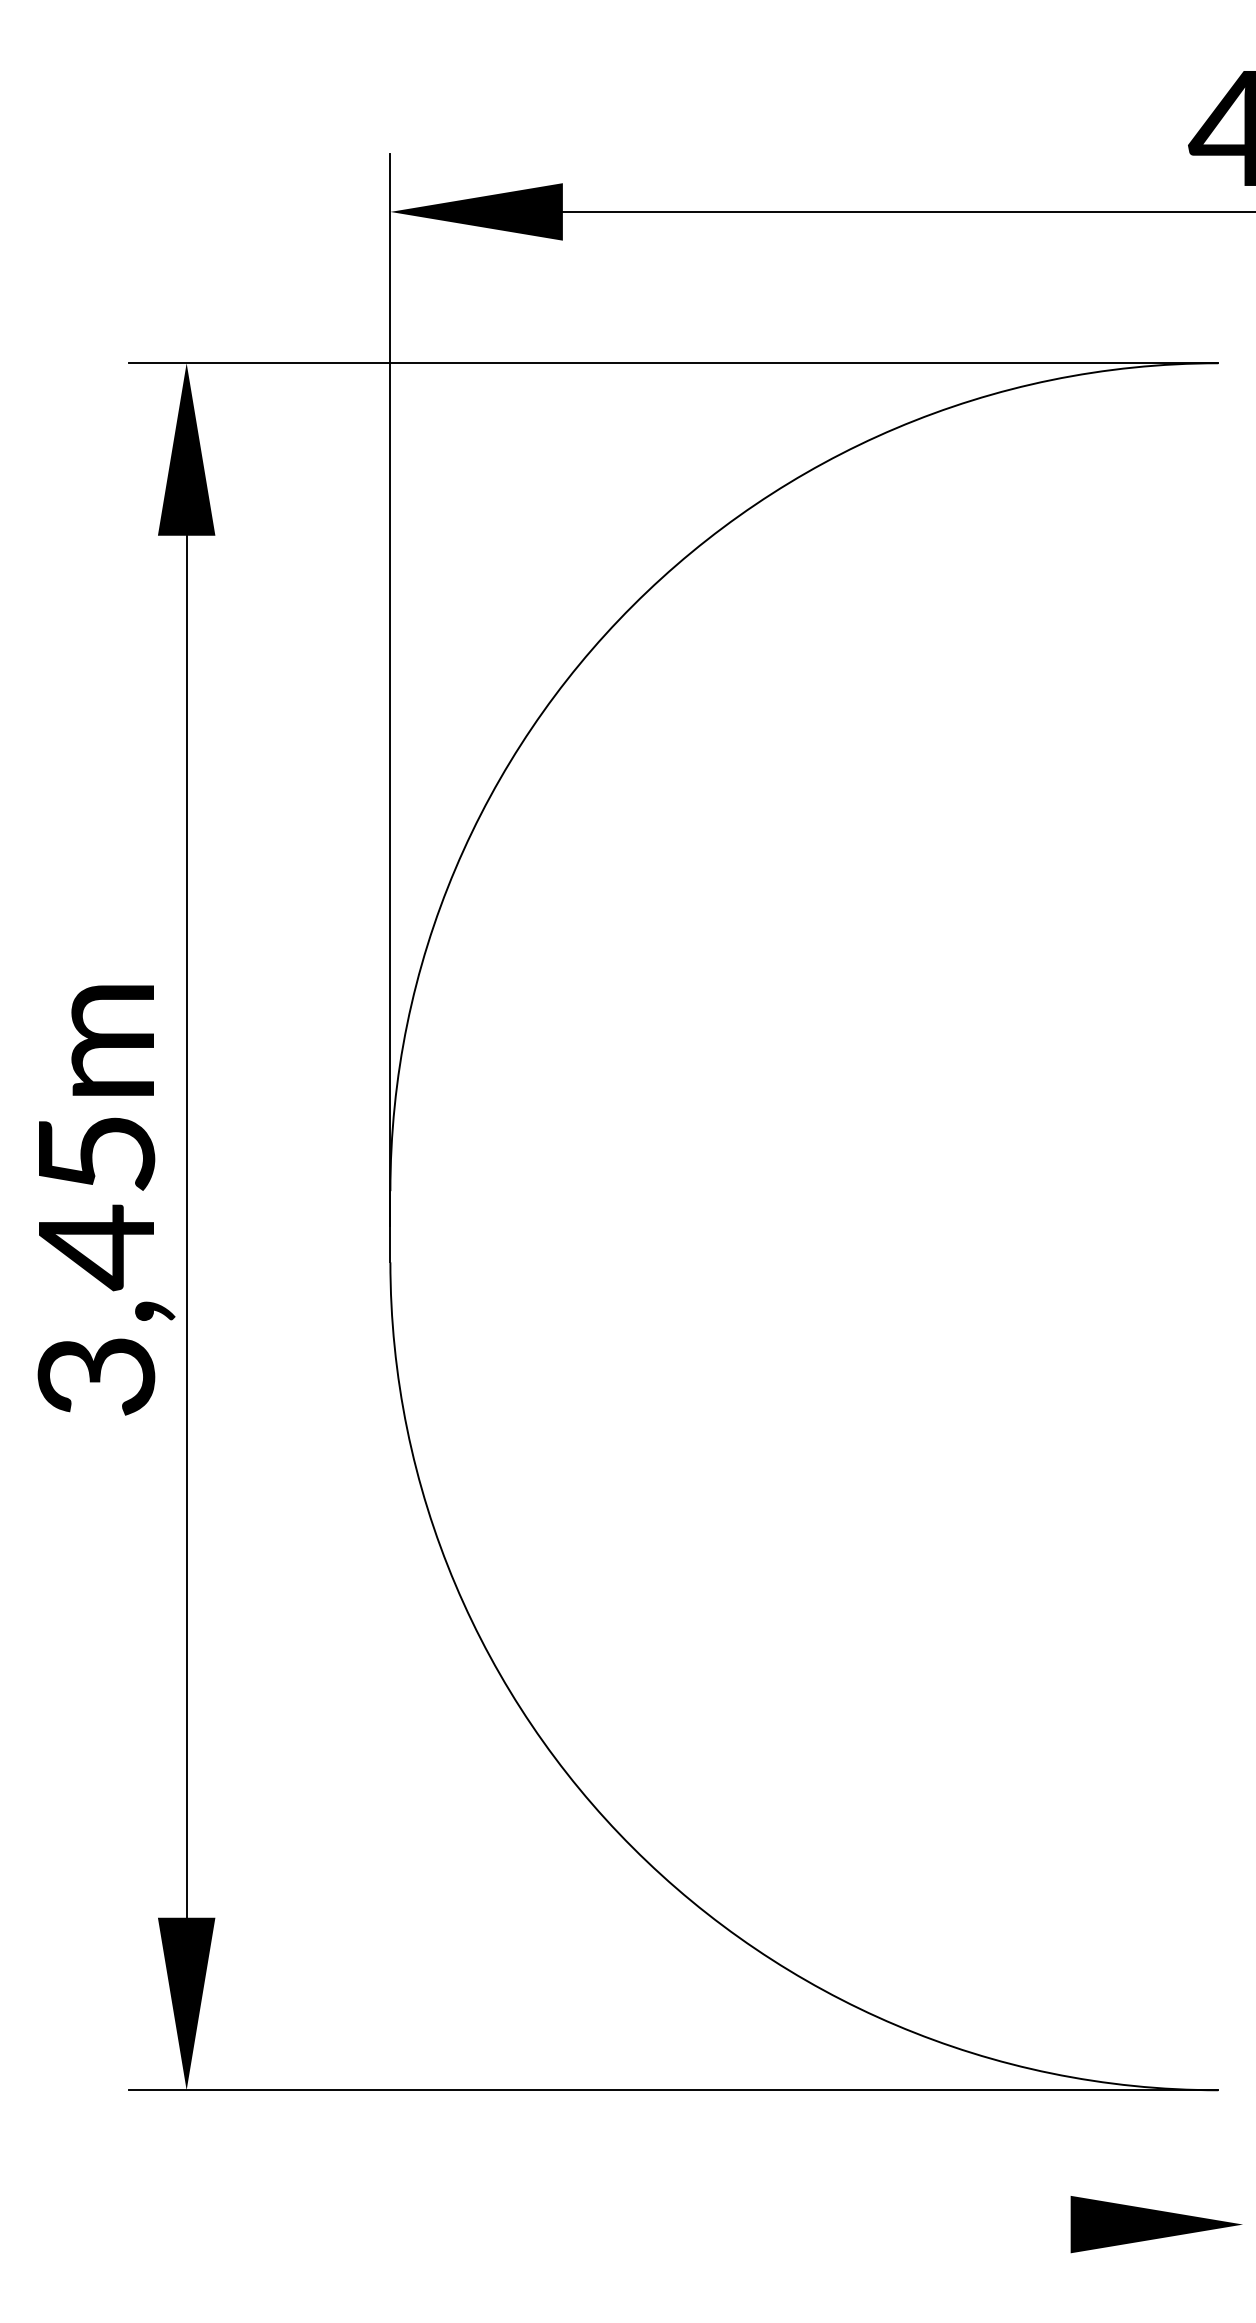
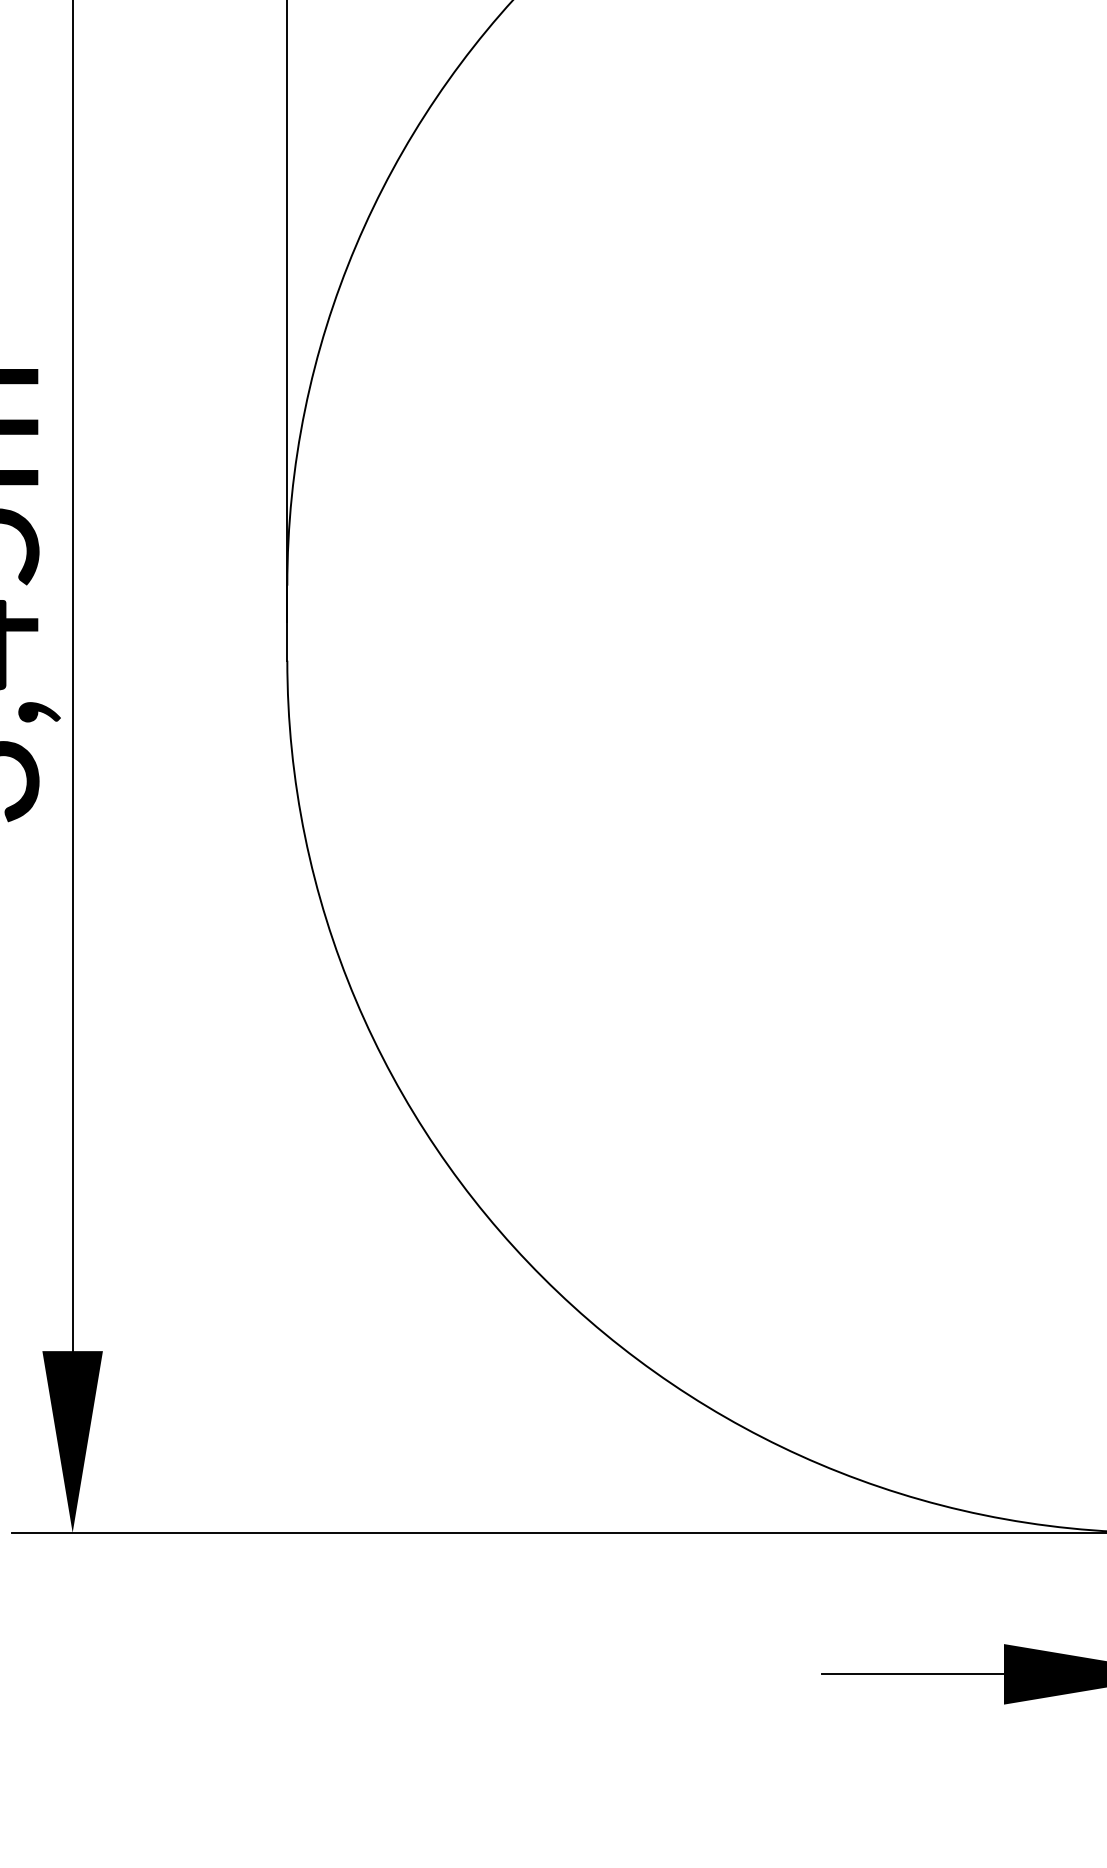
line: (984, 2224) -> (913, 1674), added

